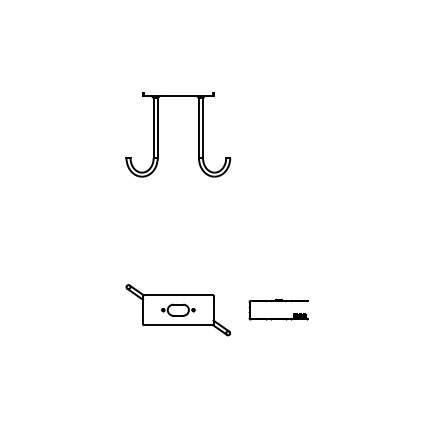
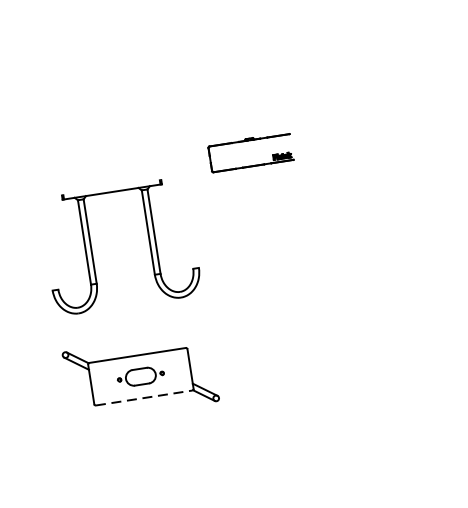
part: (158, 134) -> (92, 250), moved
part: (278, 301) -> (248, 140), moved
line: (178, 325) -> (144, 398), solid -> dashed

